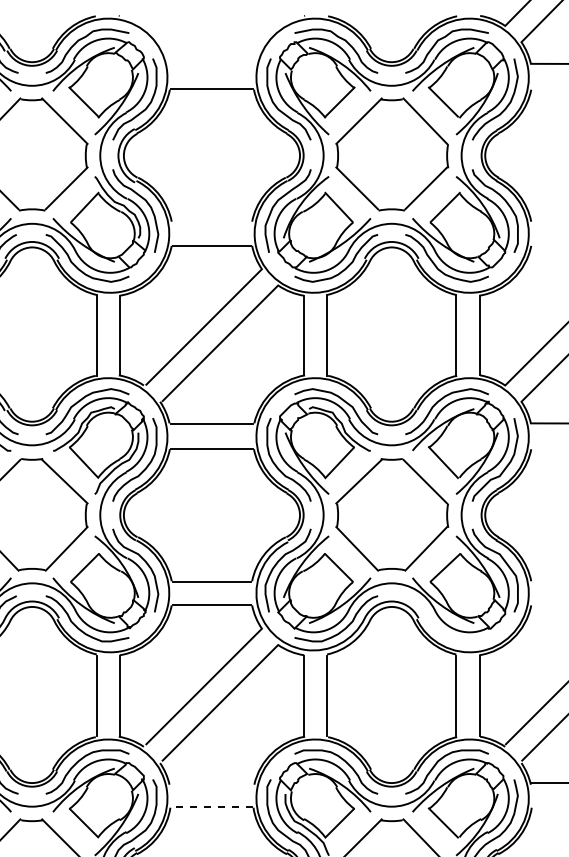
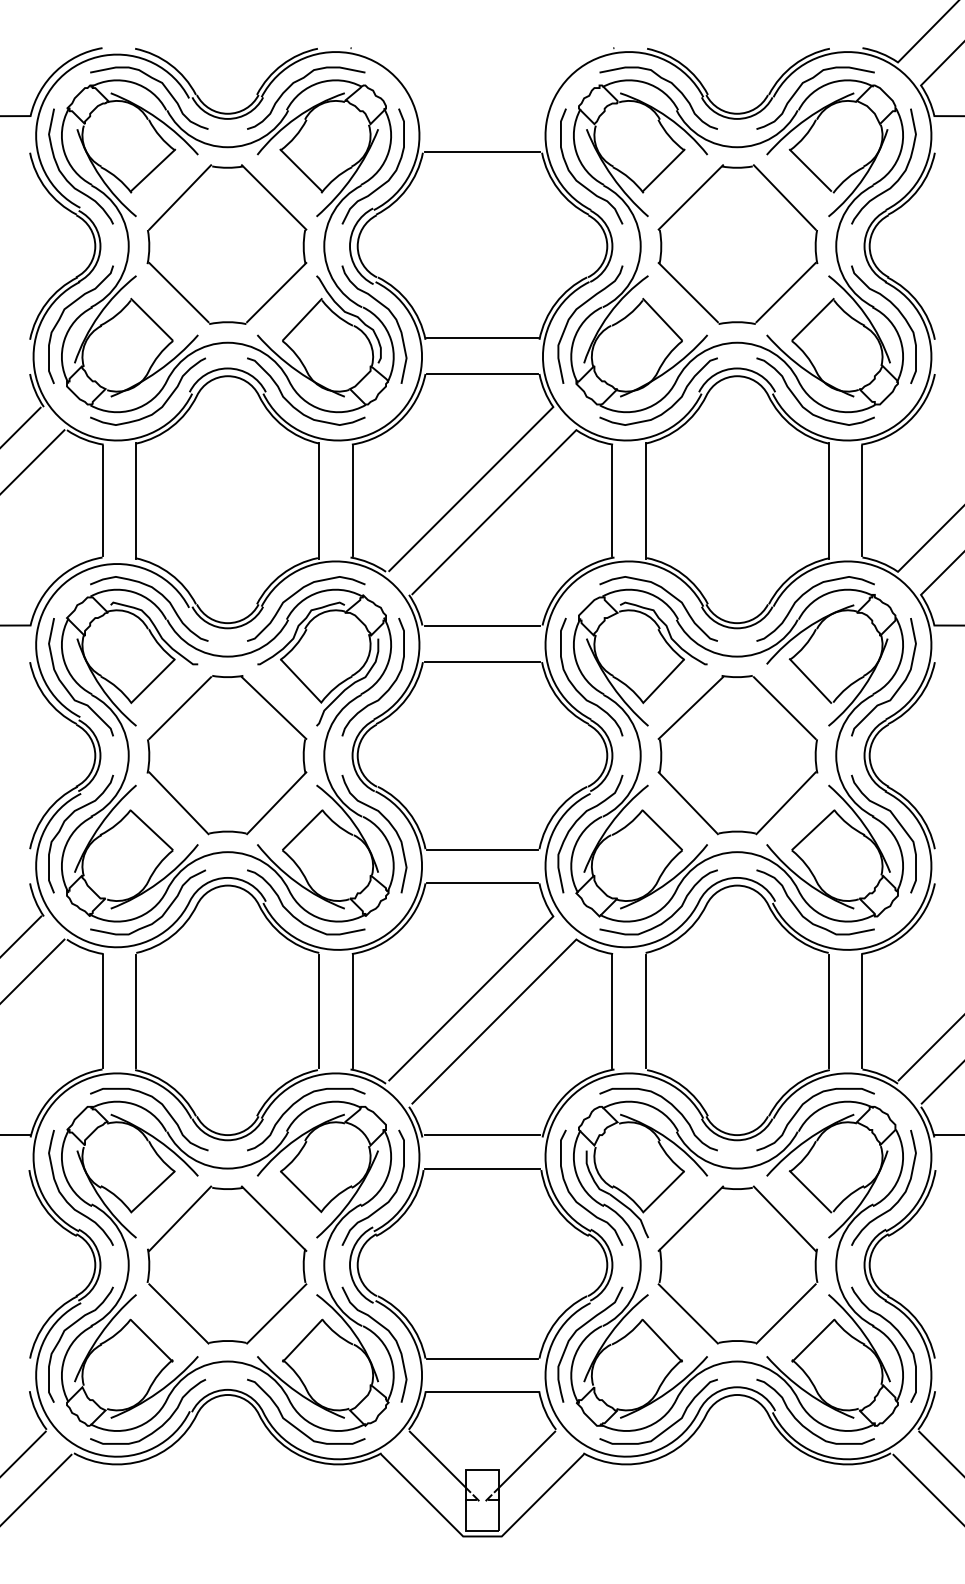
line: (211, 220) -> (482, 337), added
curve: (436, 625) -> (800, 911), added
line: (211, 783) -> (482, 1135), added
line: (211, 806) -> (482, 1168), dashed -> solid

